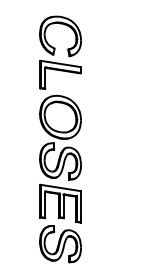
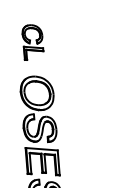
part: (60, 52) -> (33, 42), size x0.6

